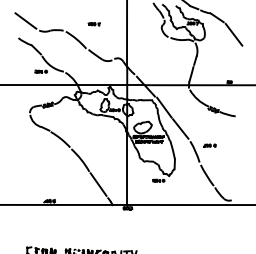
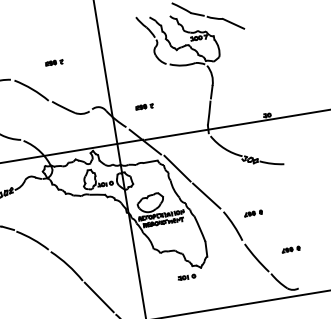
line: (233, 34) -> (261, 44), removed
part: (148, 63) -> (143, 107), added
part: (230, 173) -> (290, 249), added

